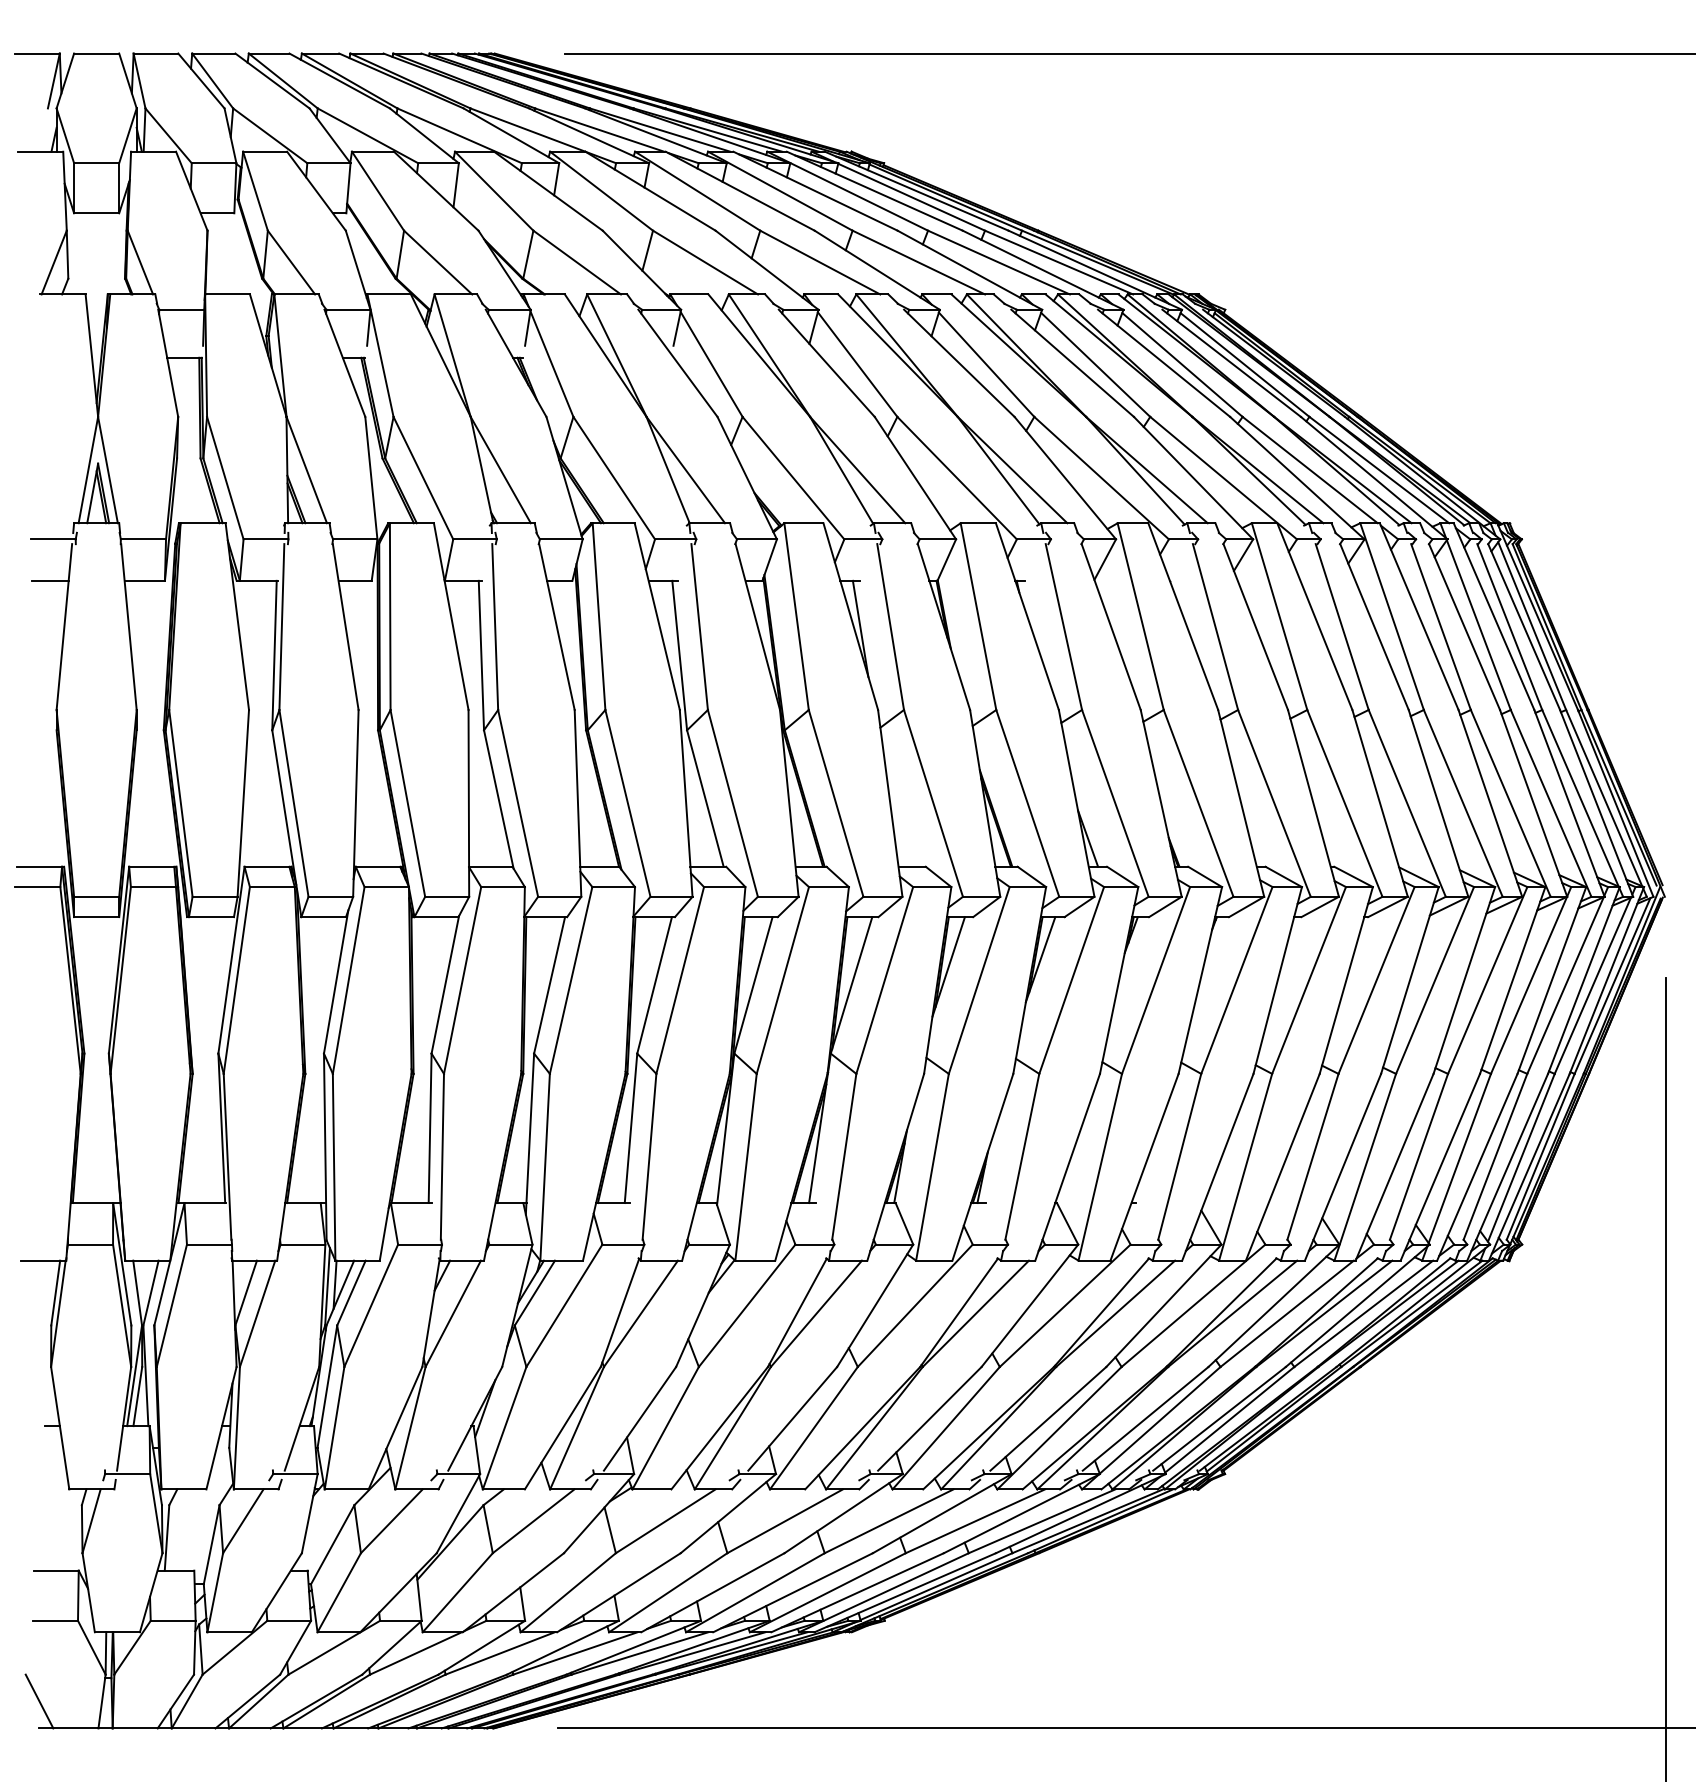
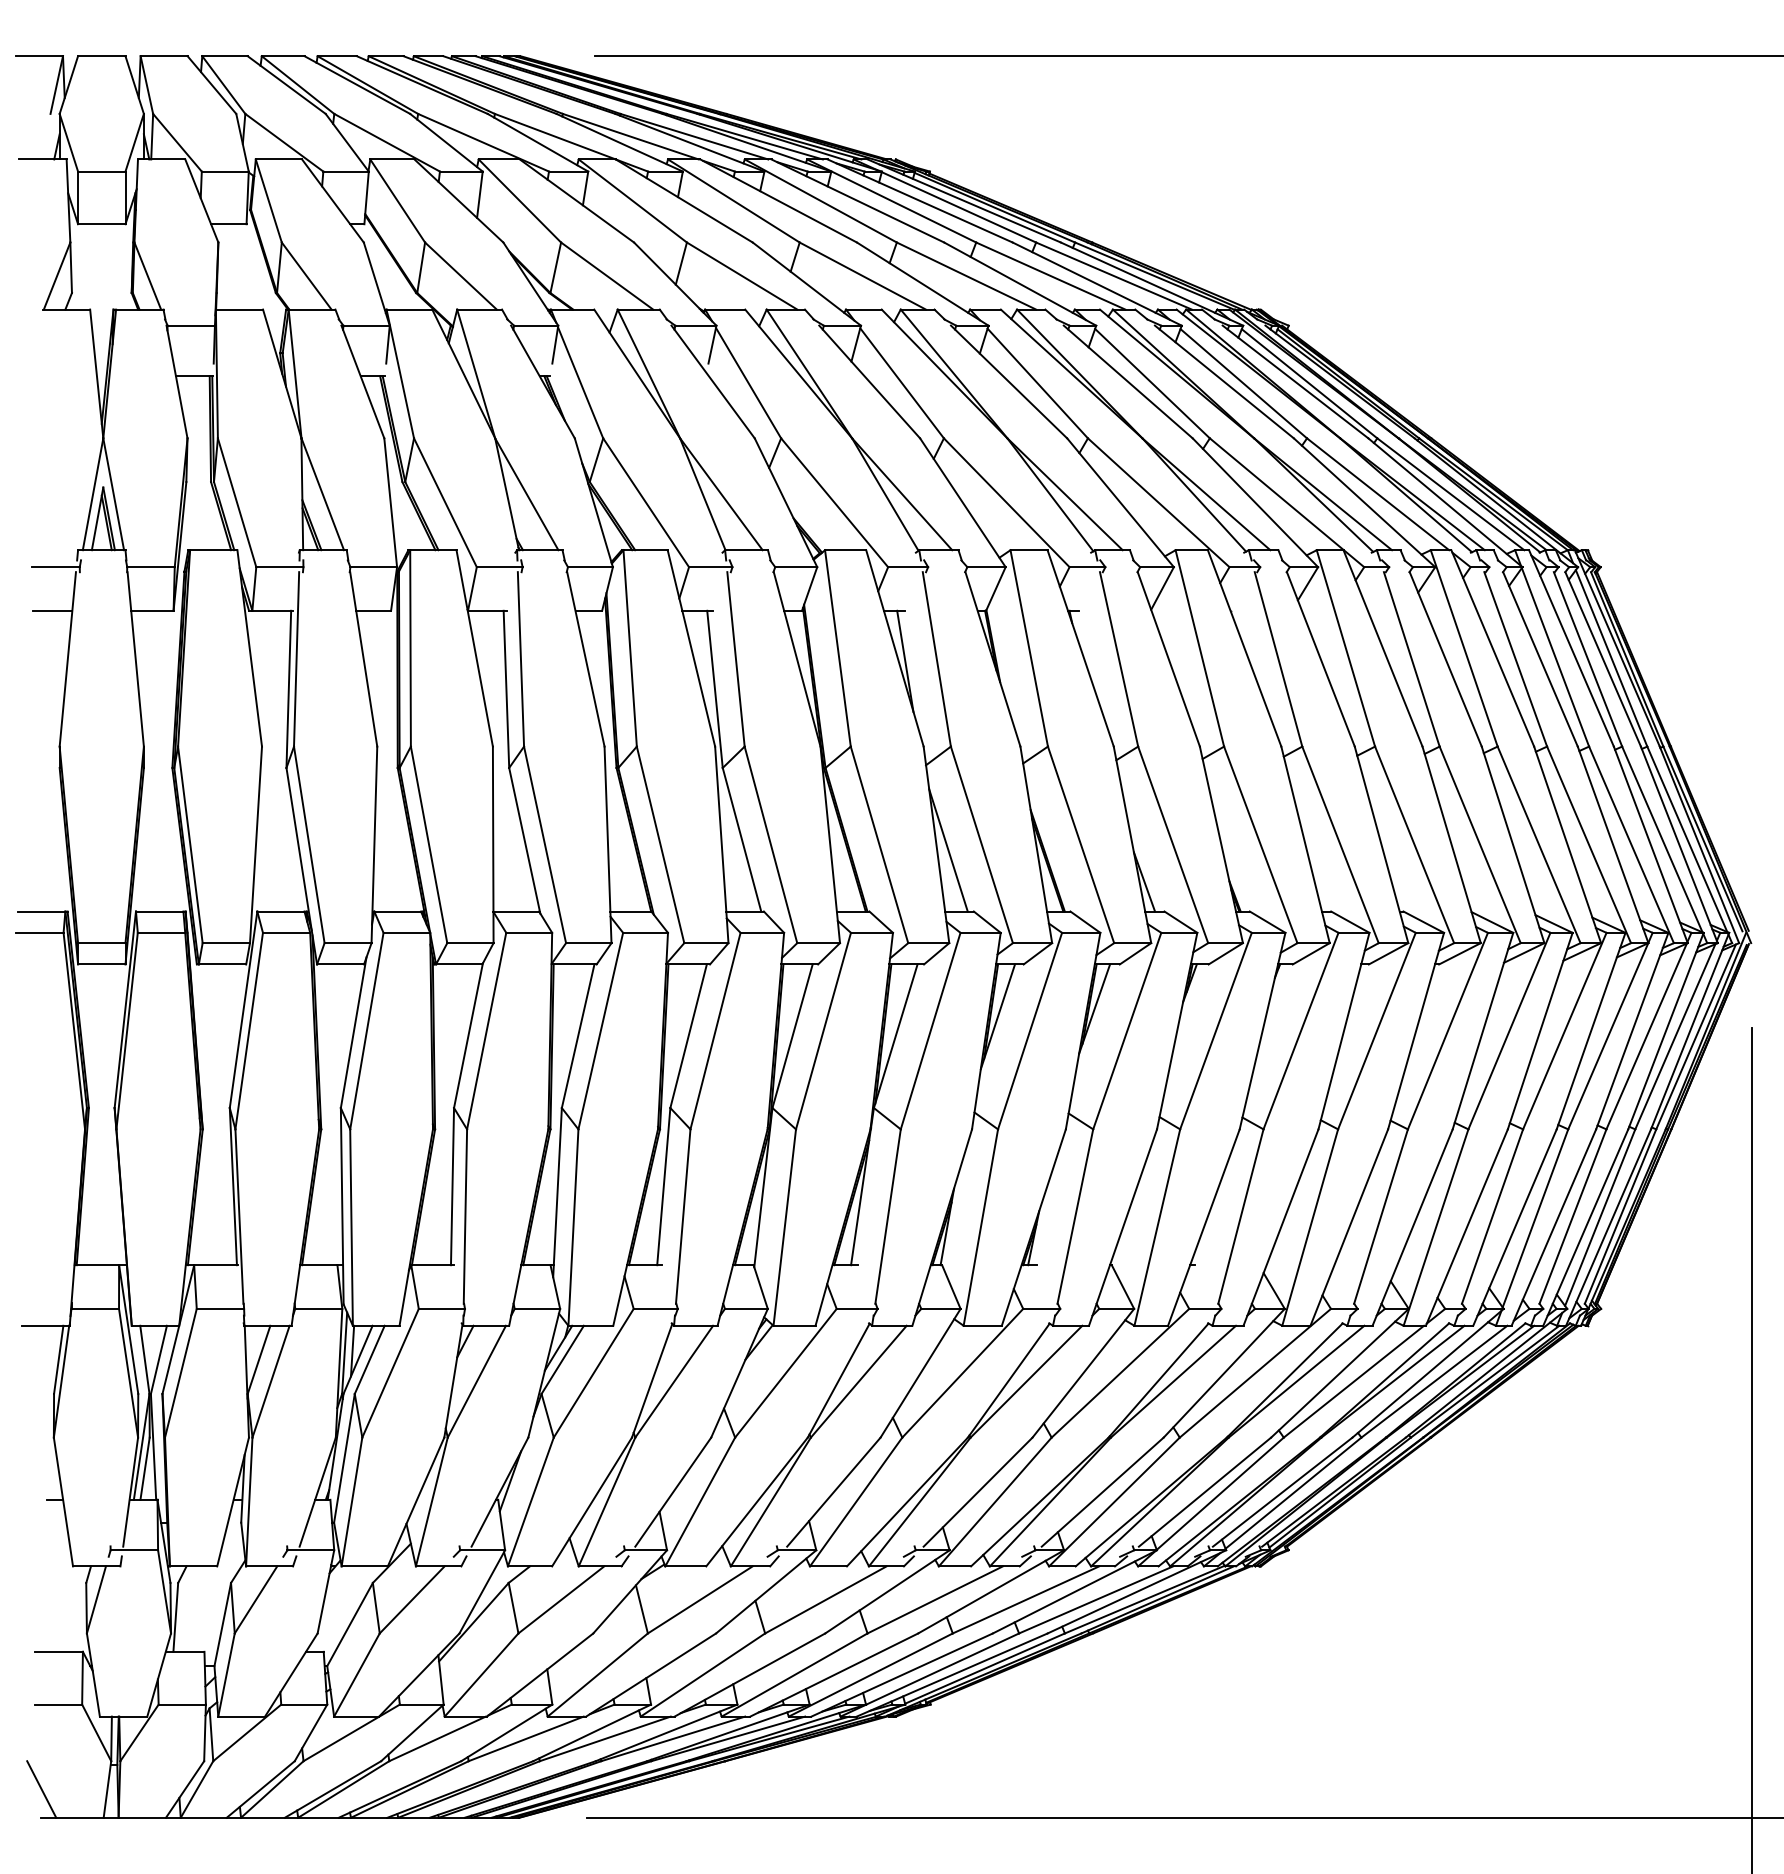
line: (901, 808) -> (948, 850), added

